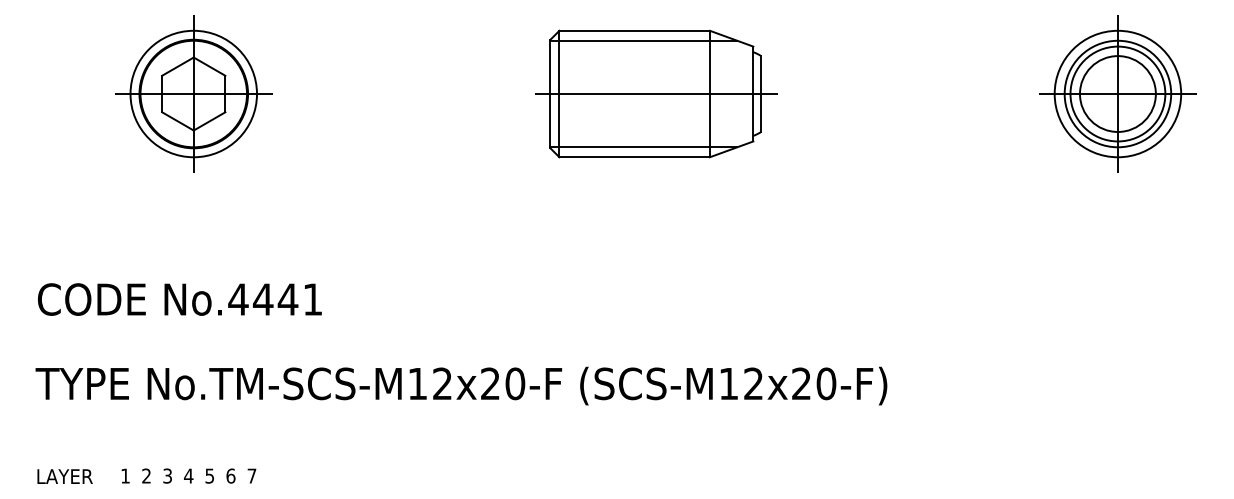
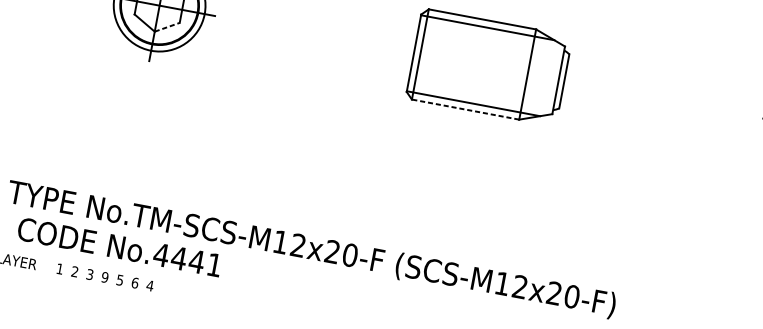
line: (655, 94) -> (488, 67), removed
line: (210, 121) -> (167, 27), solid -> dashed
line: (634, 157) -> (465, 109), solid -> dashed
text: (179, 299) -> (119, 247), moved
text: (188, 475) -> (104, 276), 4 -> 9
text: (251, 475) -> (149, 285), 7 -> 4

